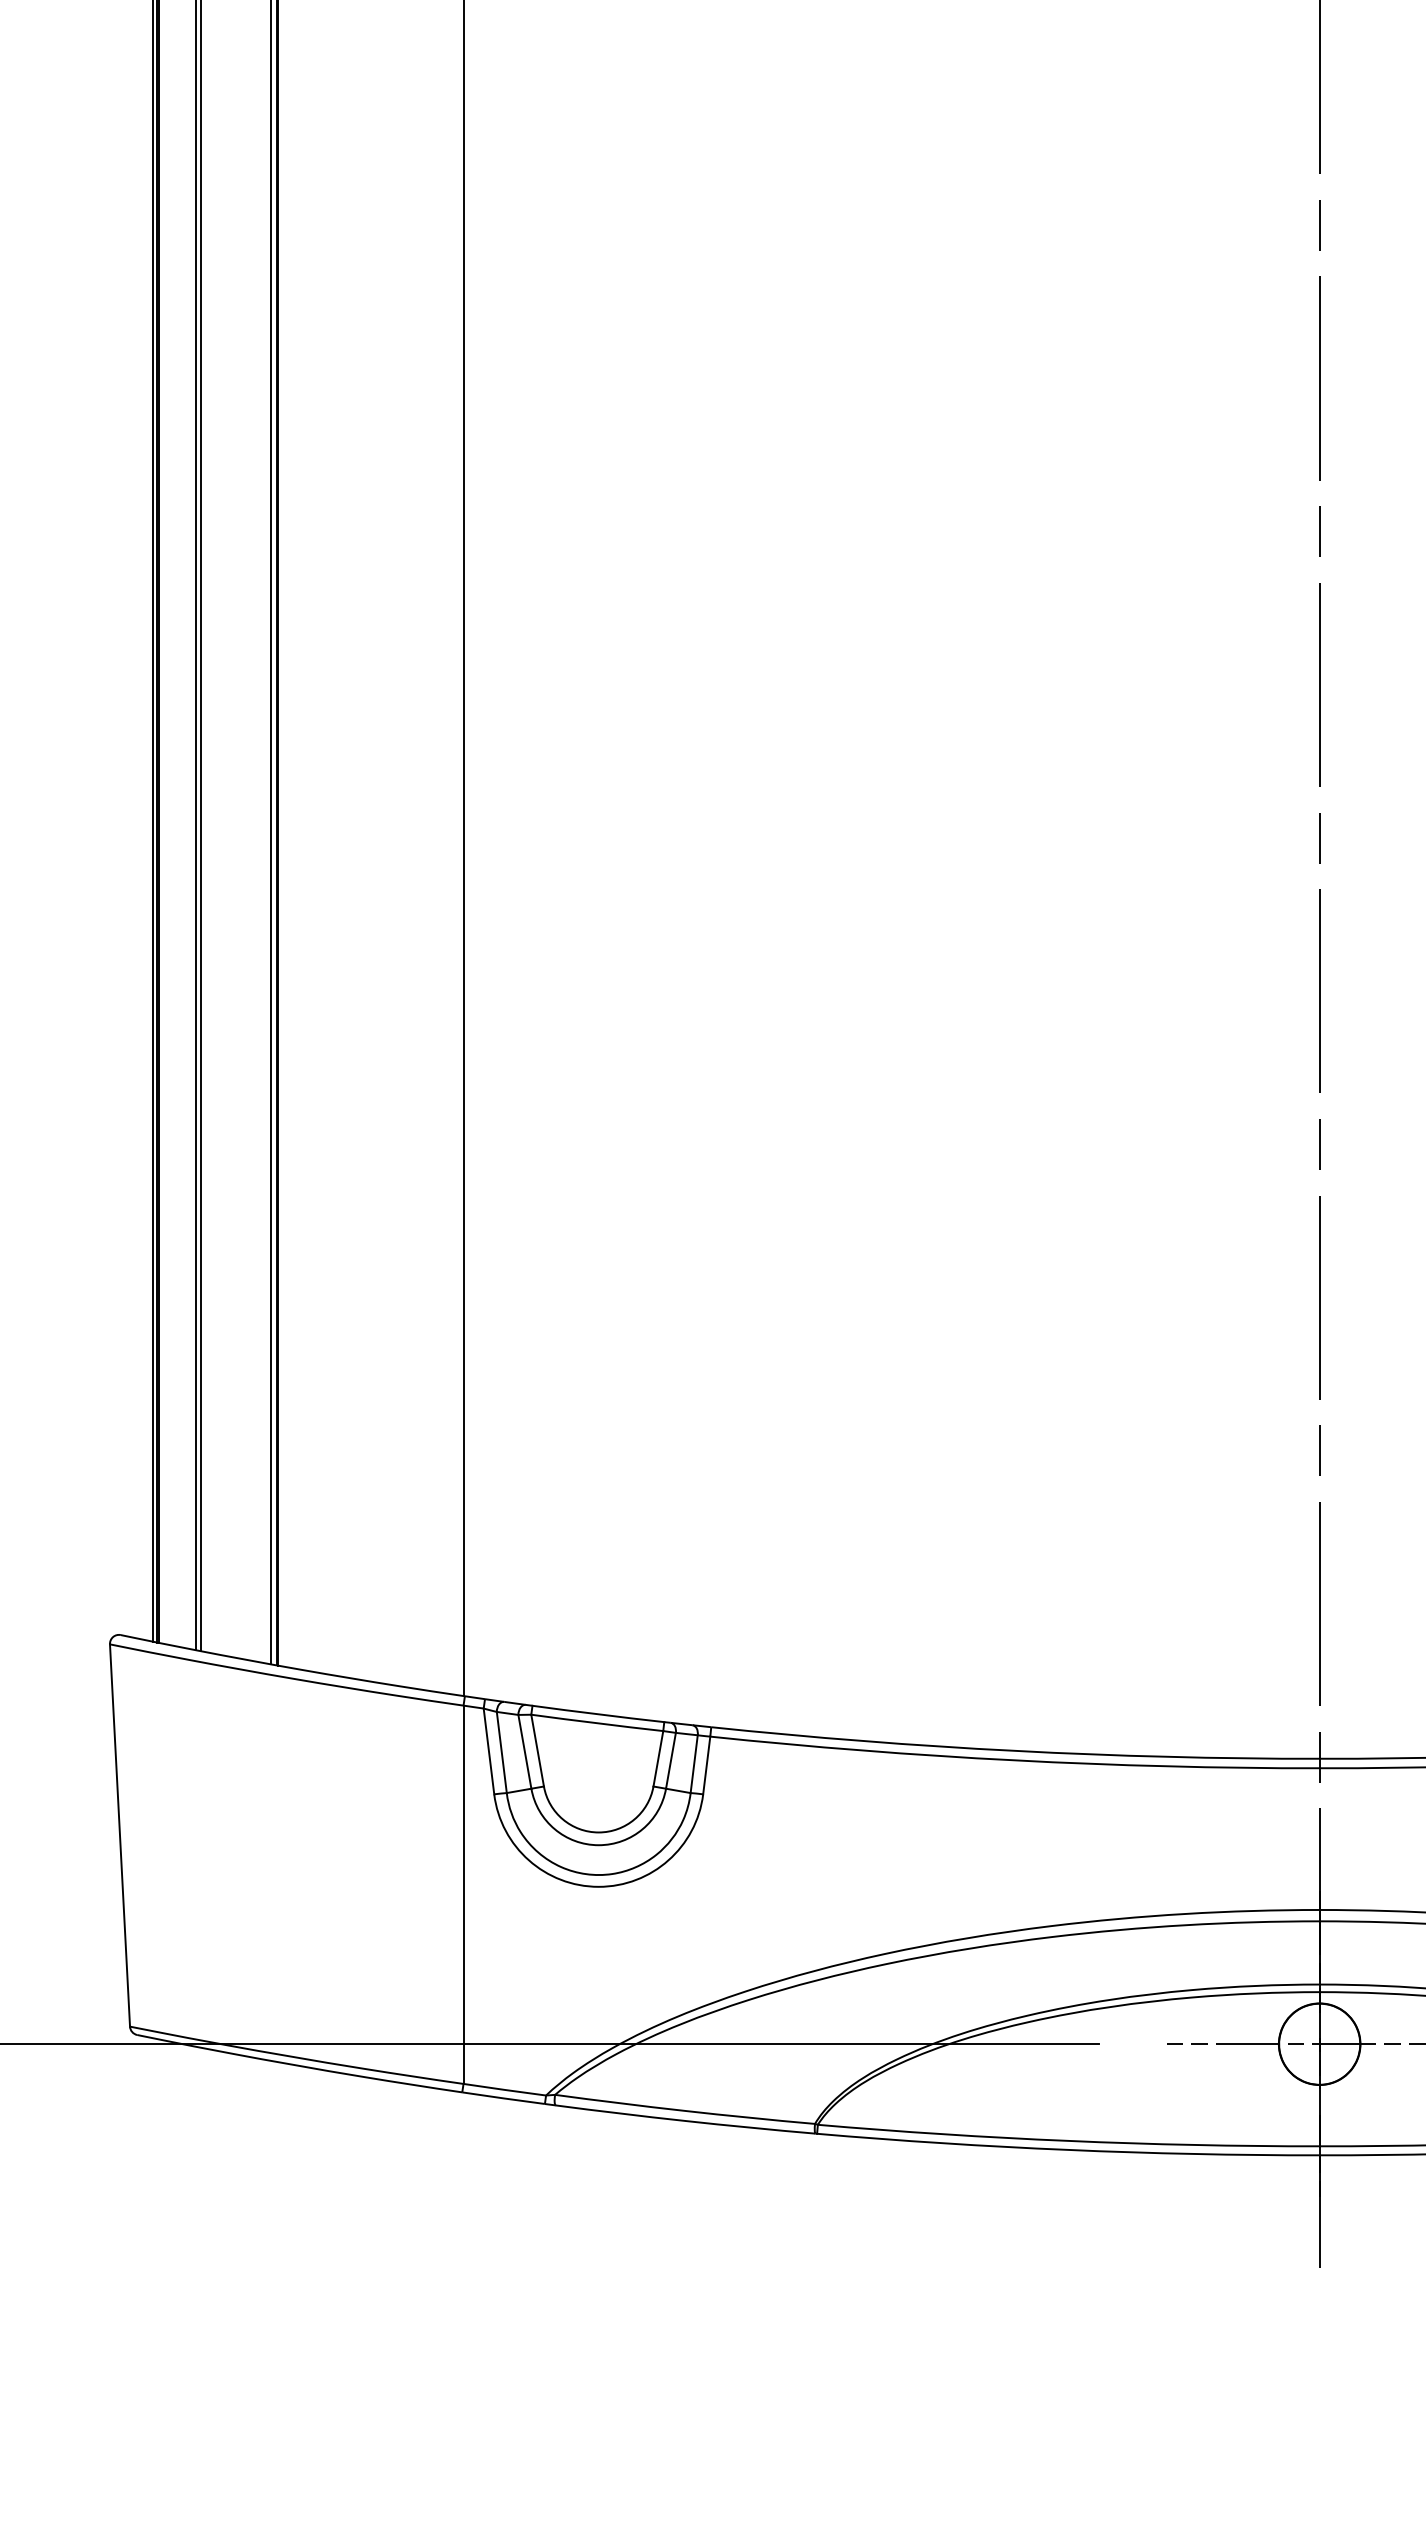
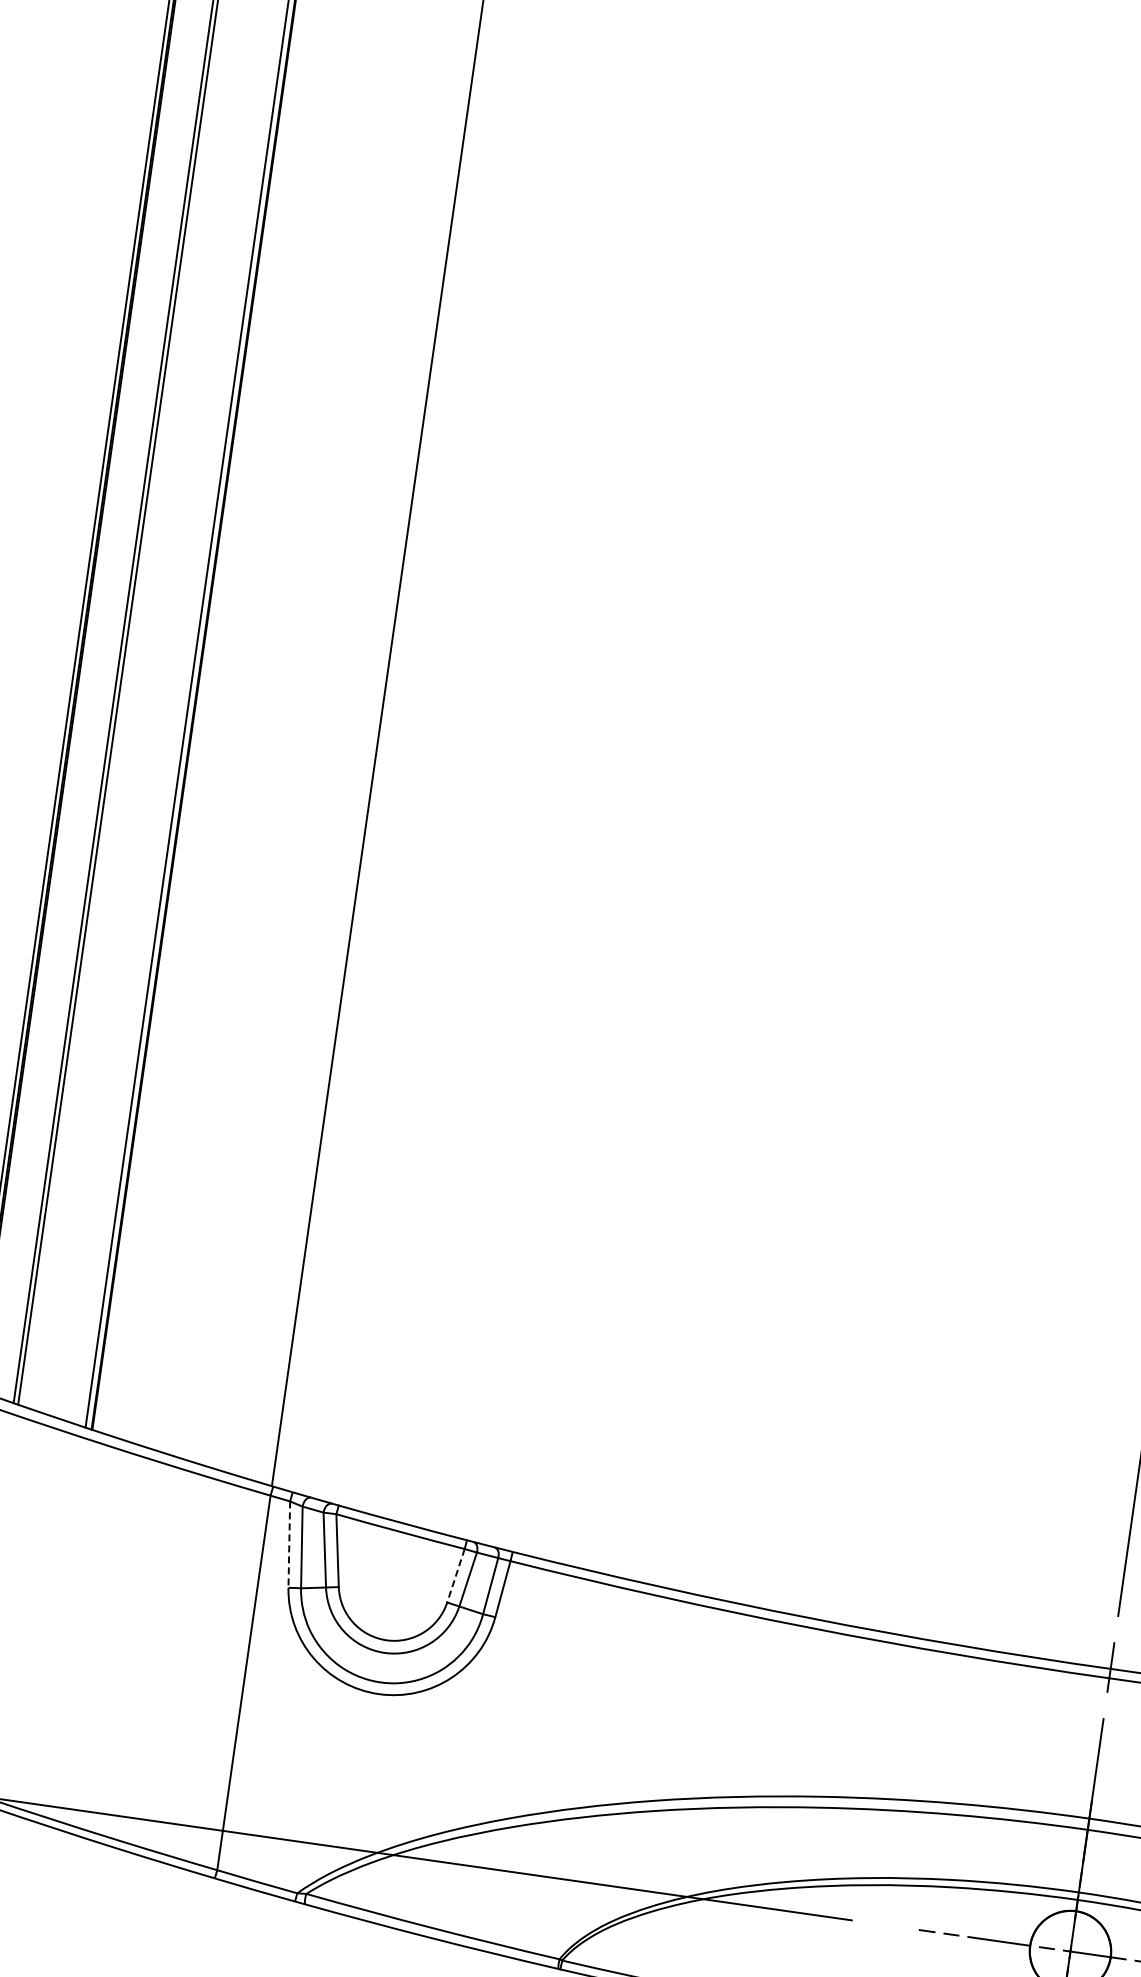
line: (489, 1751) -> (289, 1544), solid -> dashed
line: (658, 1759) -> (456, 1576), solid -> dashed

